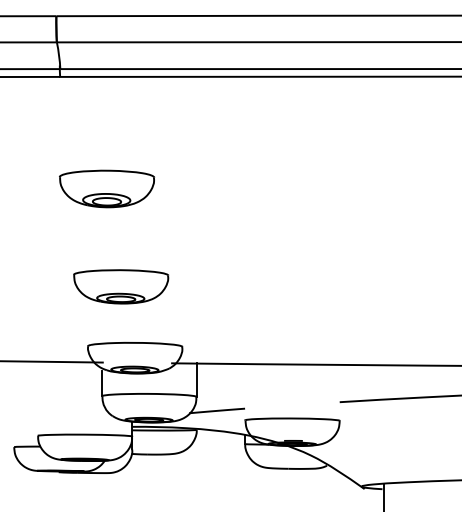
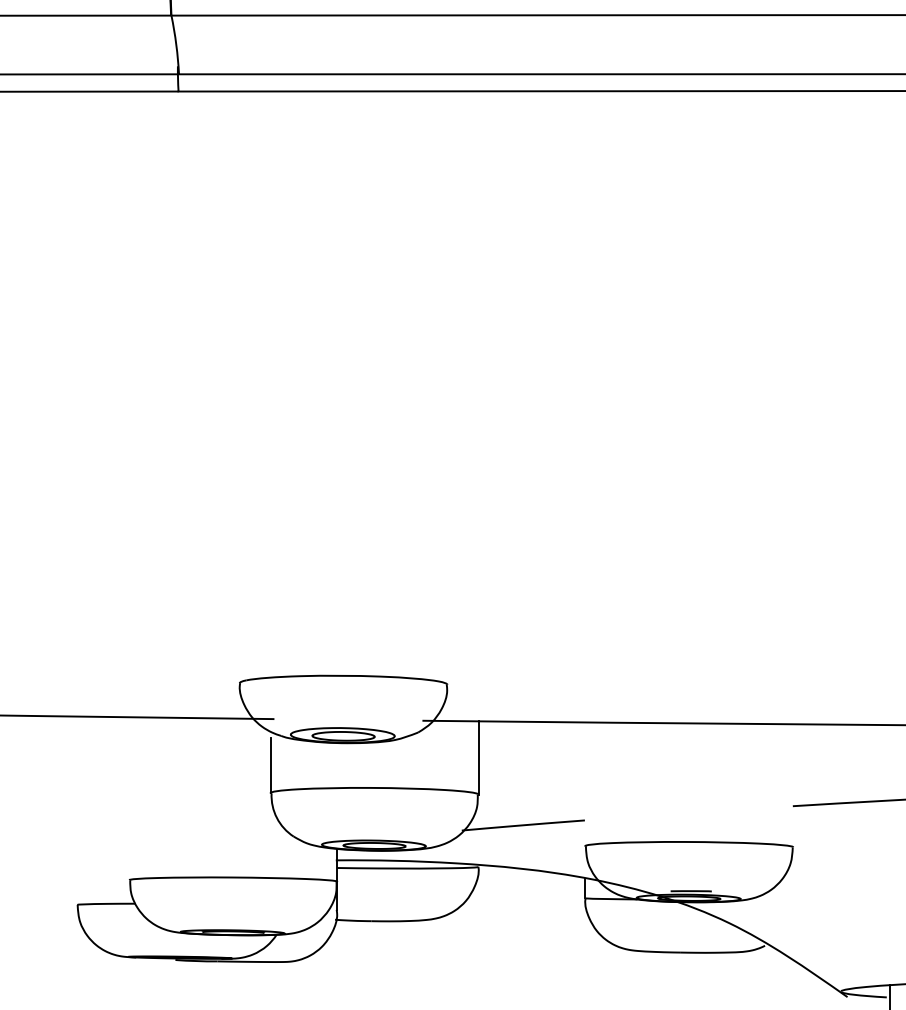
part: (107, 188) -> (282, 336), removed
part: (121, 286) -> (313, 551), removed

